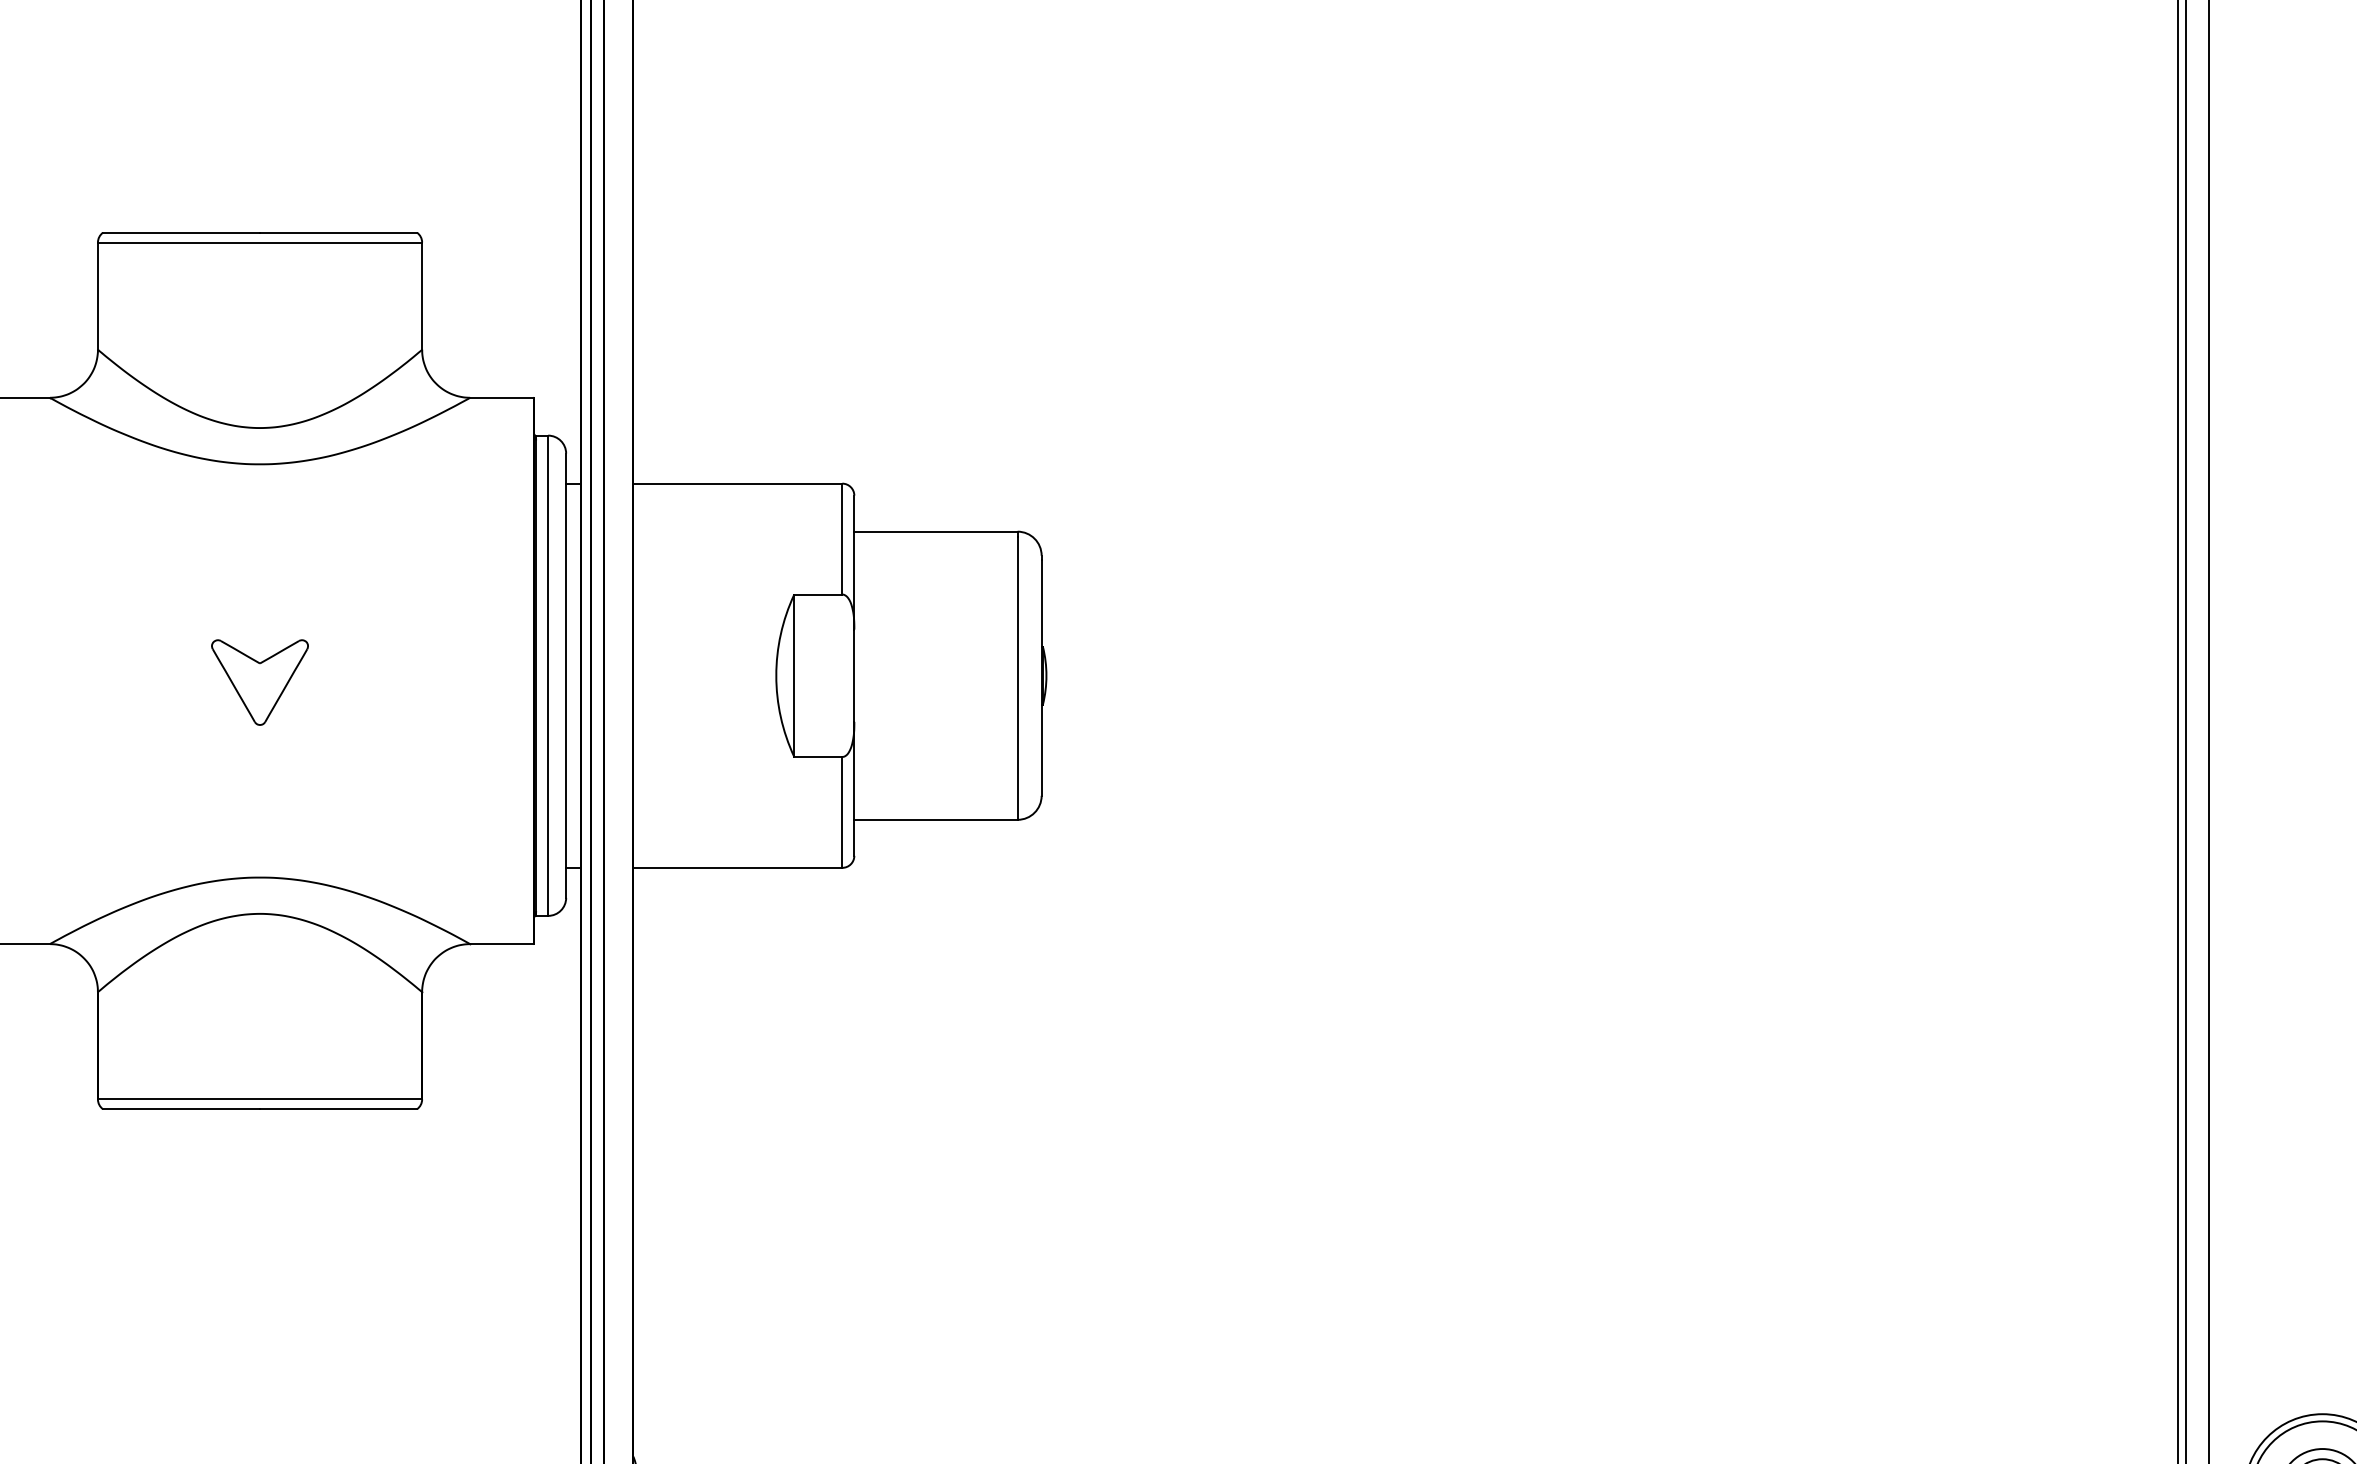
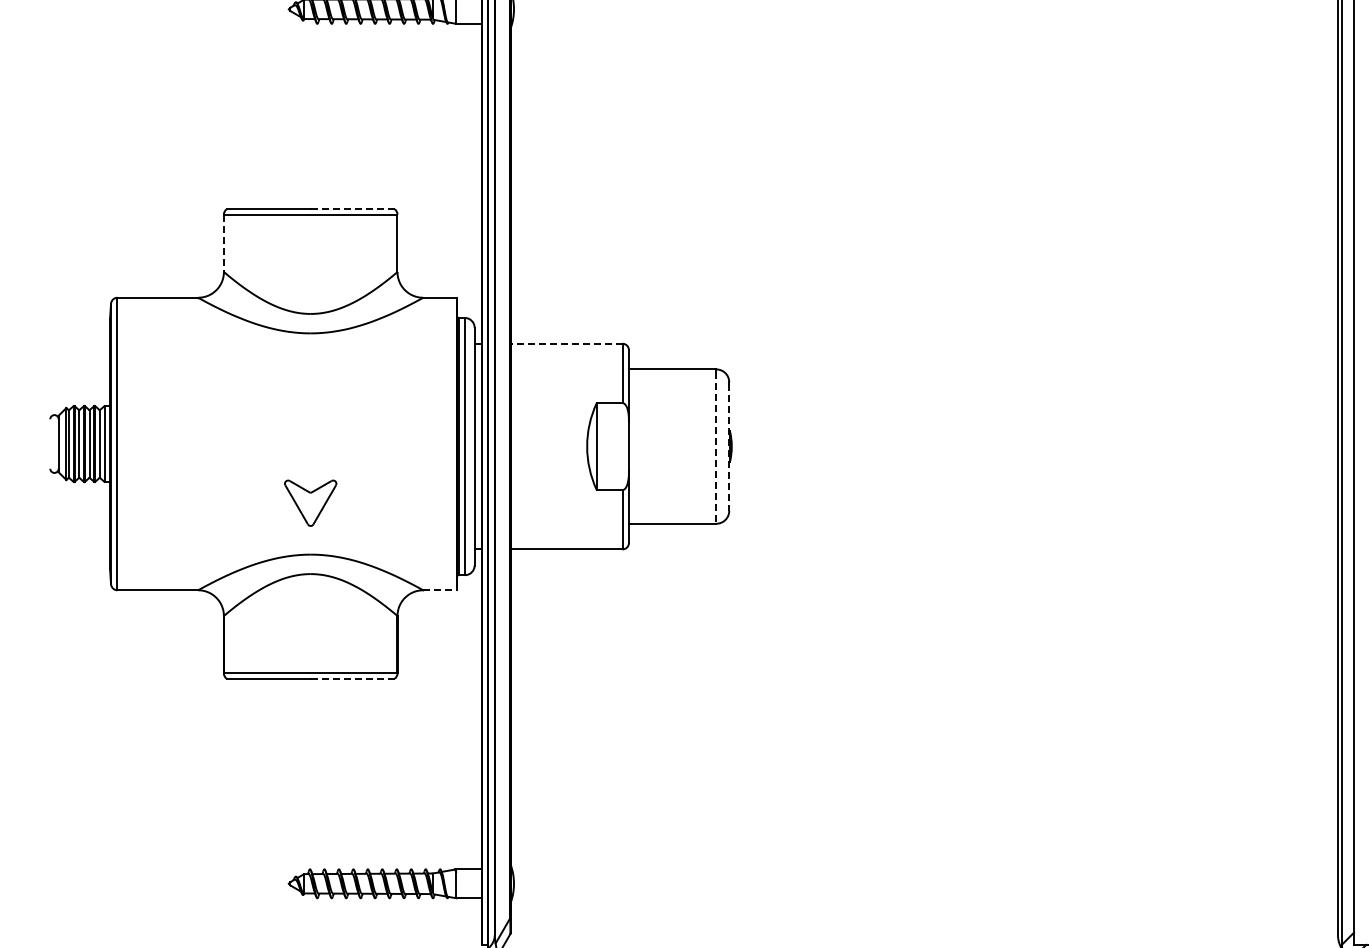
line: (338, 232) -> (352, 209), solid -> dashed
line: (97, 296) -> (223, 243), solid -> dashed
line: (737, 483) -> (566, 343), solid -> dashed
line: (1017, 677) -> (716, 447), solid -> dashed
line: (1042, 679) -> (729, 448), solid -> dashed
part: (259, 681) -> (310, 502), moved
line: (502, 944) -> (440, 590), solid -> dashed
line: (338, 1108) -> (352, 678), solid -> dashed

